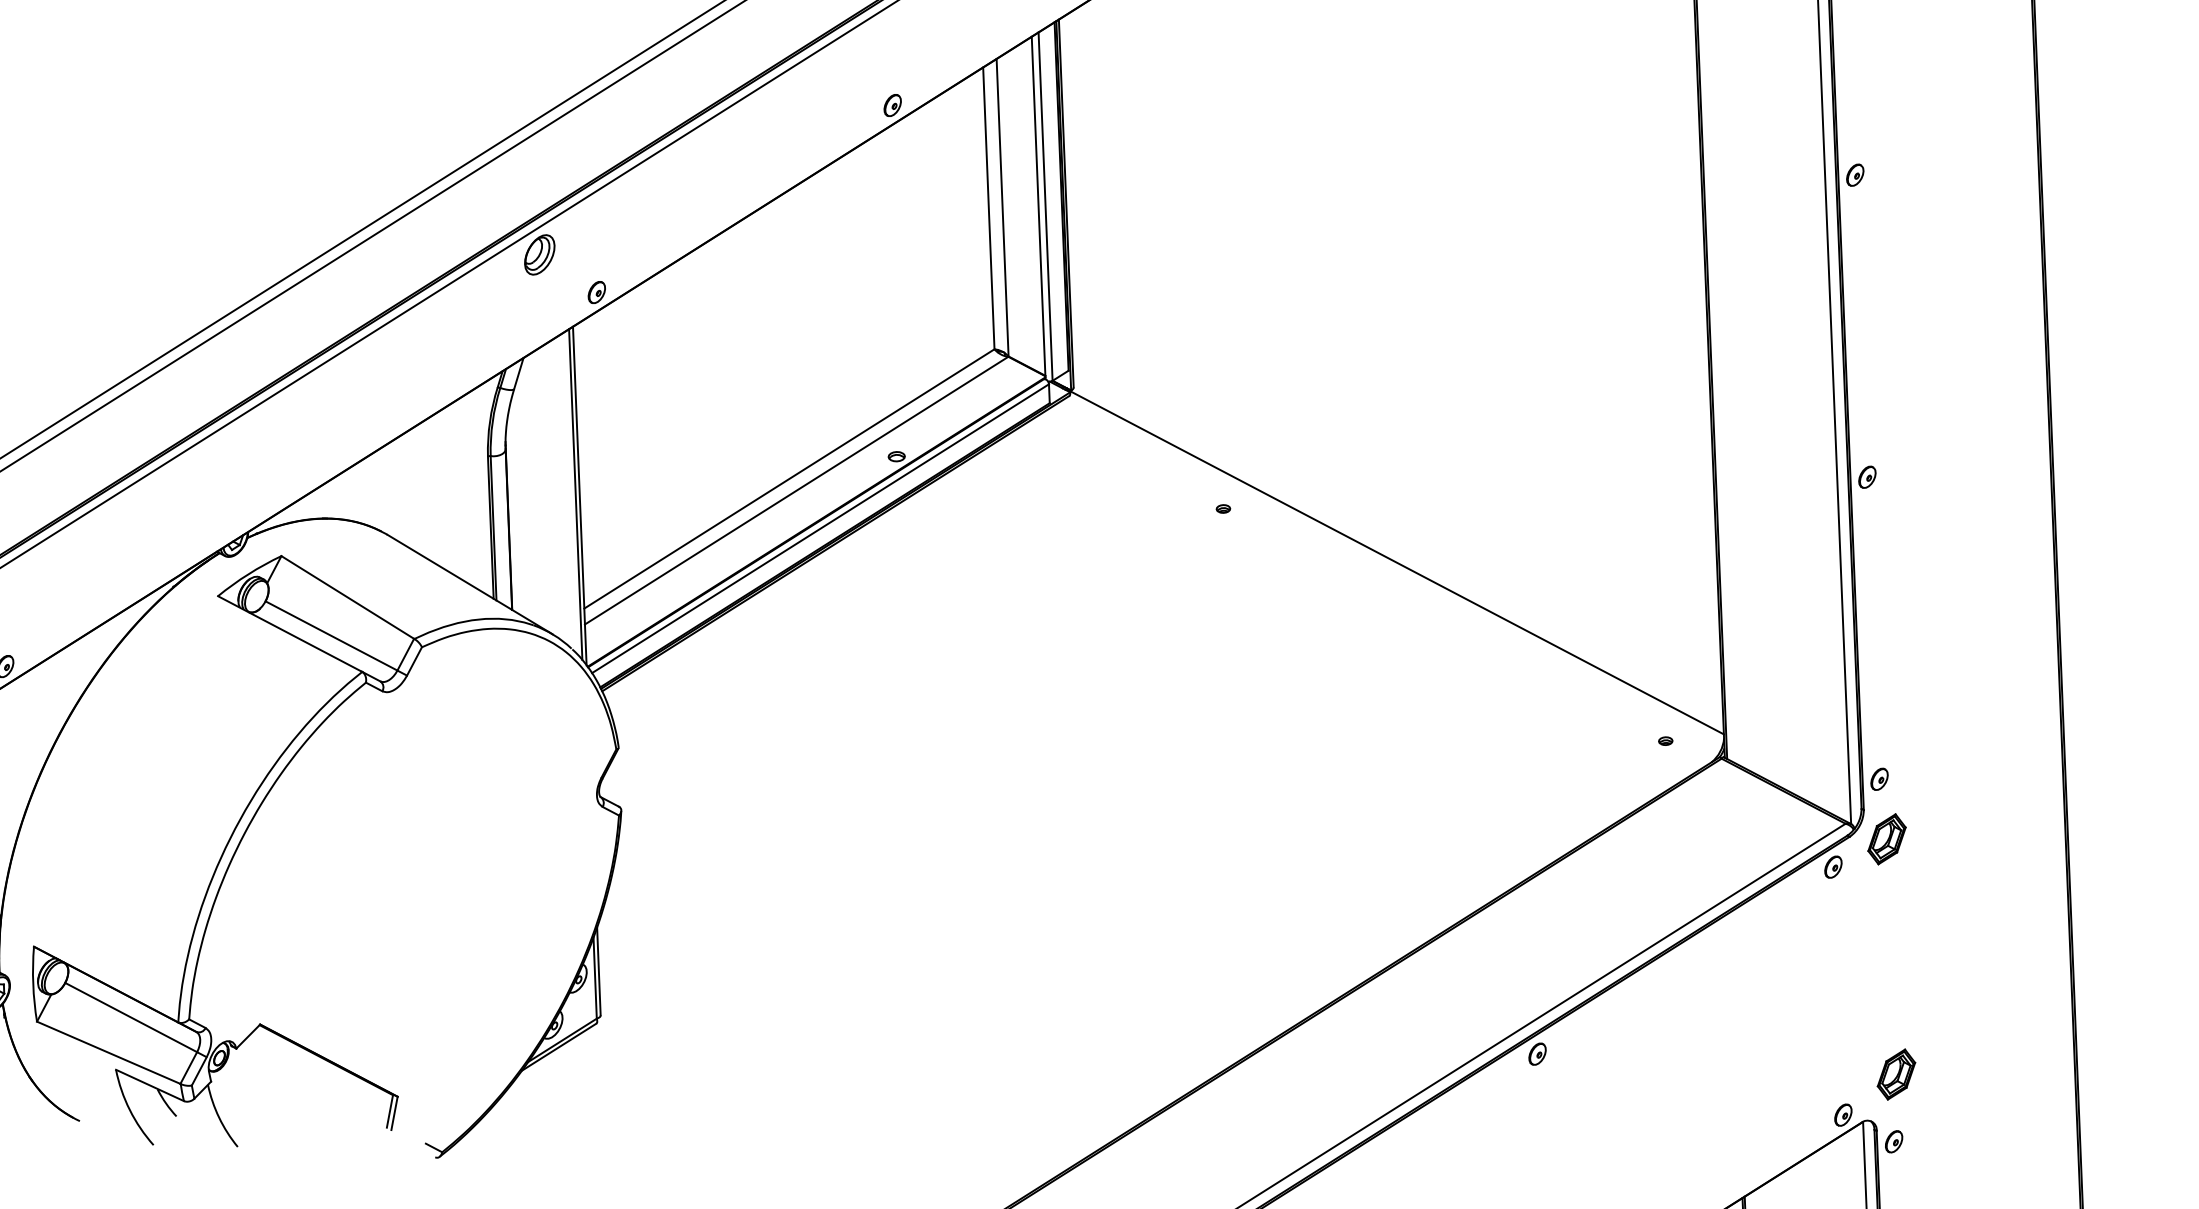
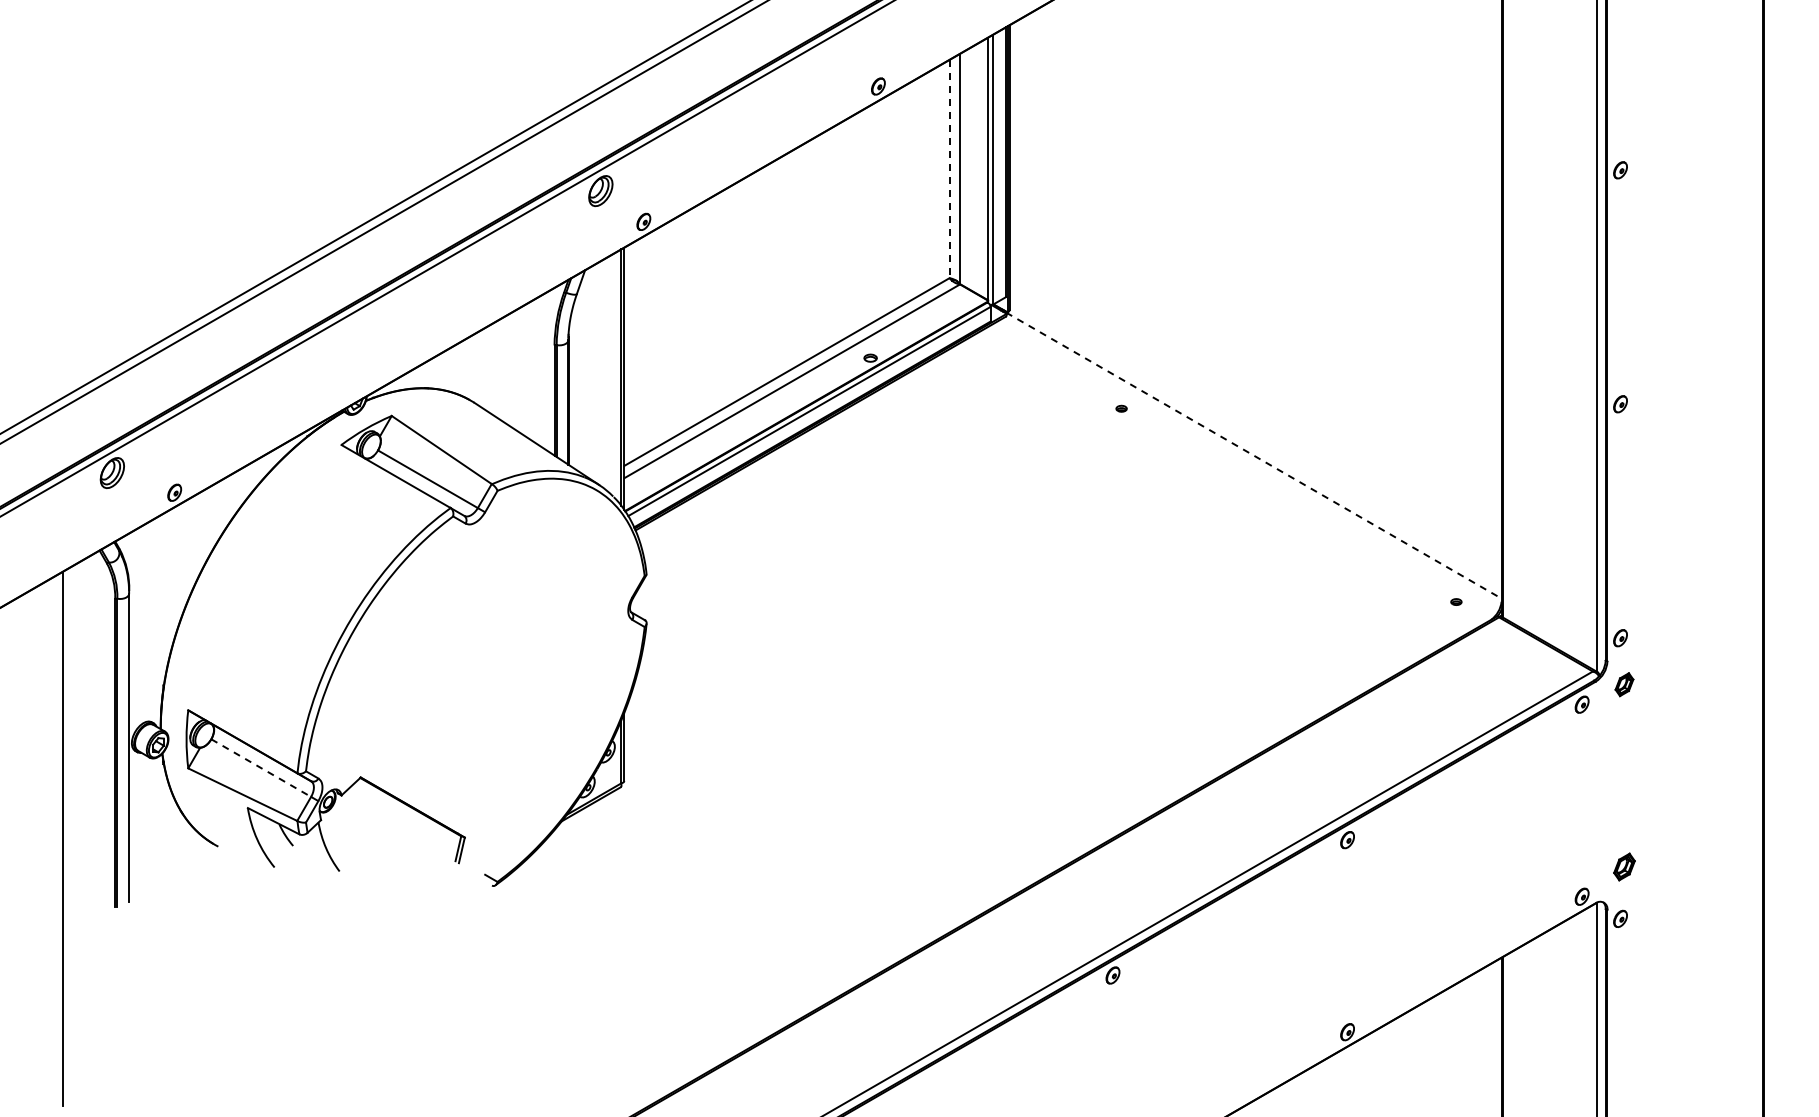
line: (988, 208) -> (949, 169), solid -> dashed
line: (1397, 562) -> (1254, 455), solid -> dashed
part: (1887, 838) -> (1624, 684), size x0.6
line: (131, 1018) -> (261, 768), solid -> dashed
part: (1896, 1073) -> (1624, 866), size x0.7

